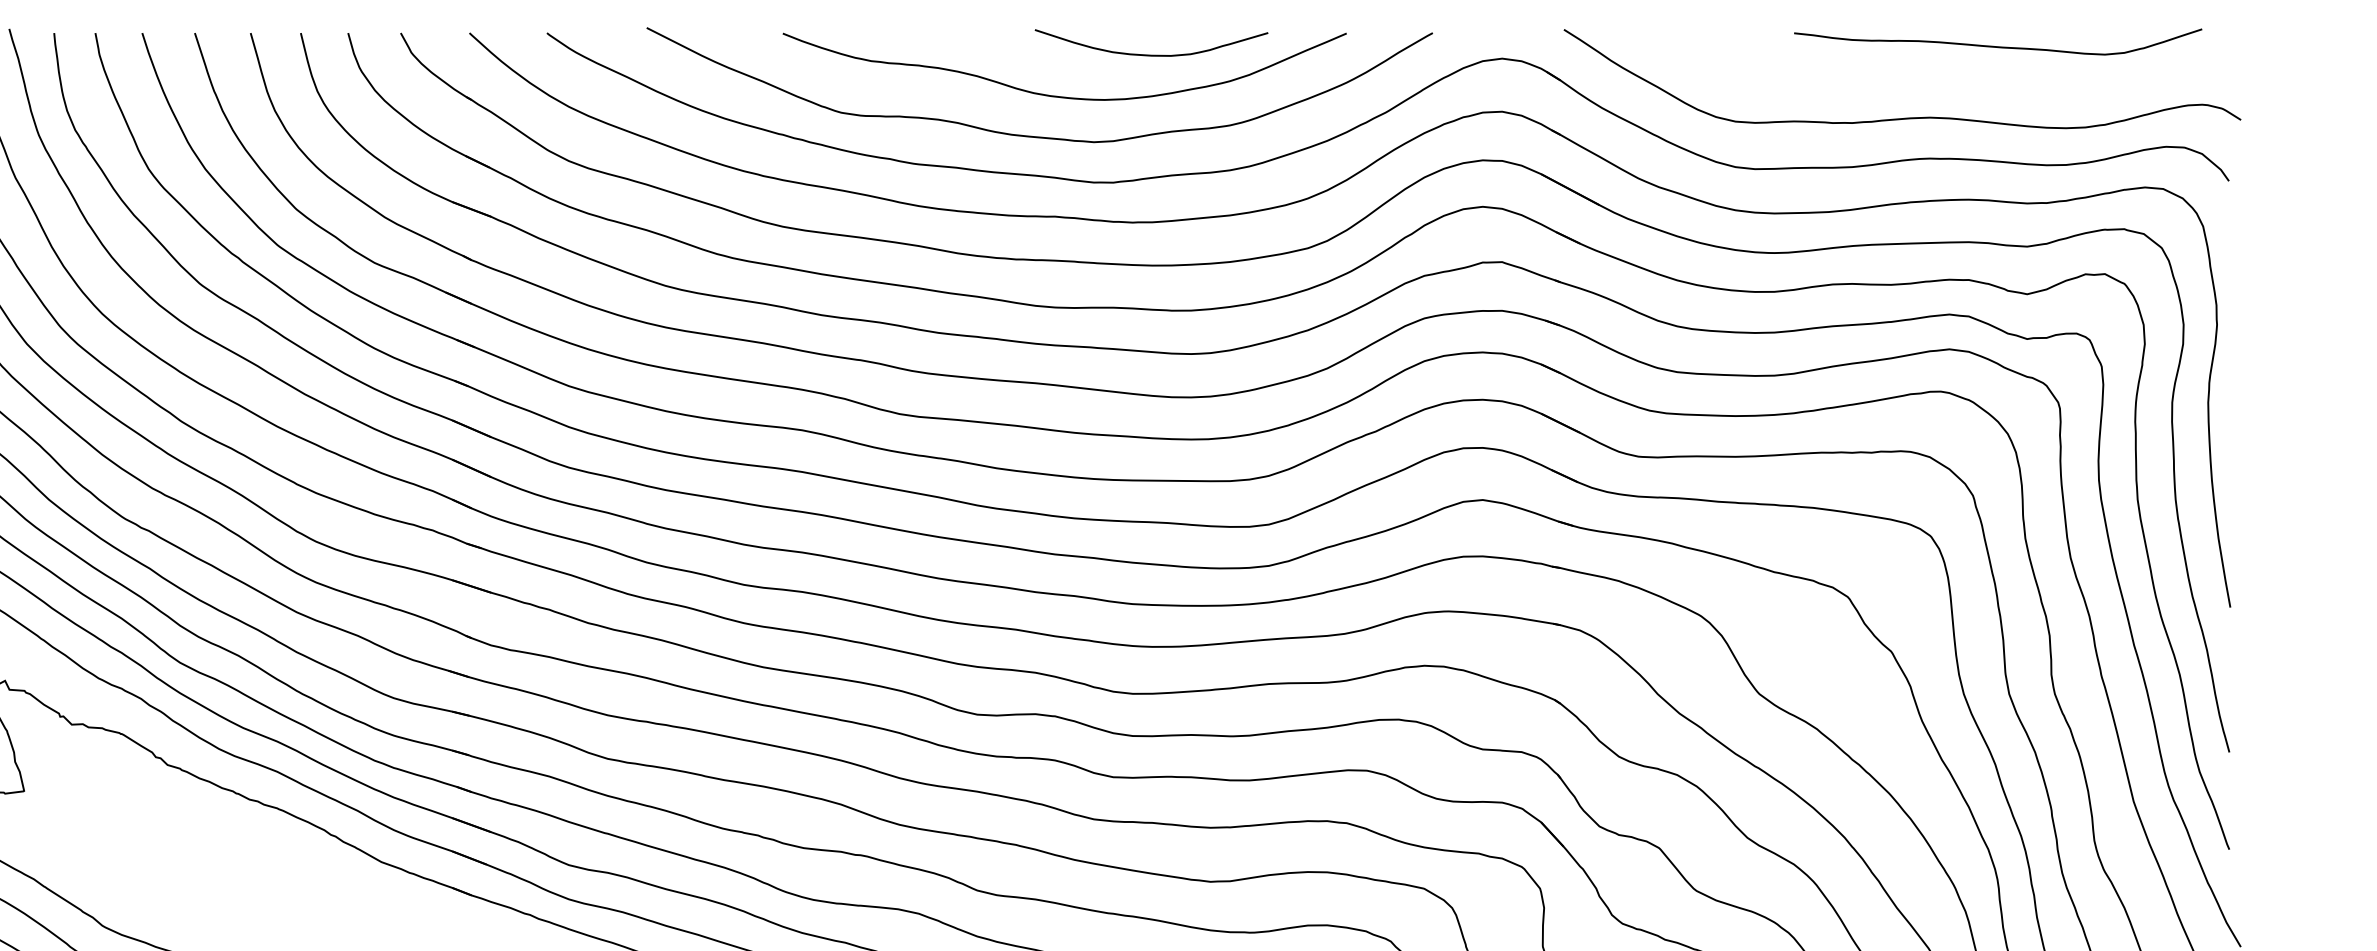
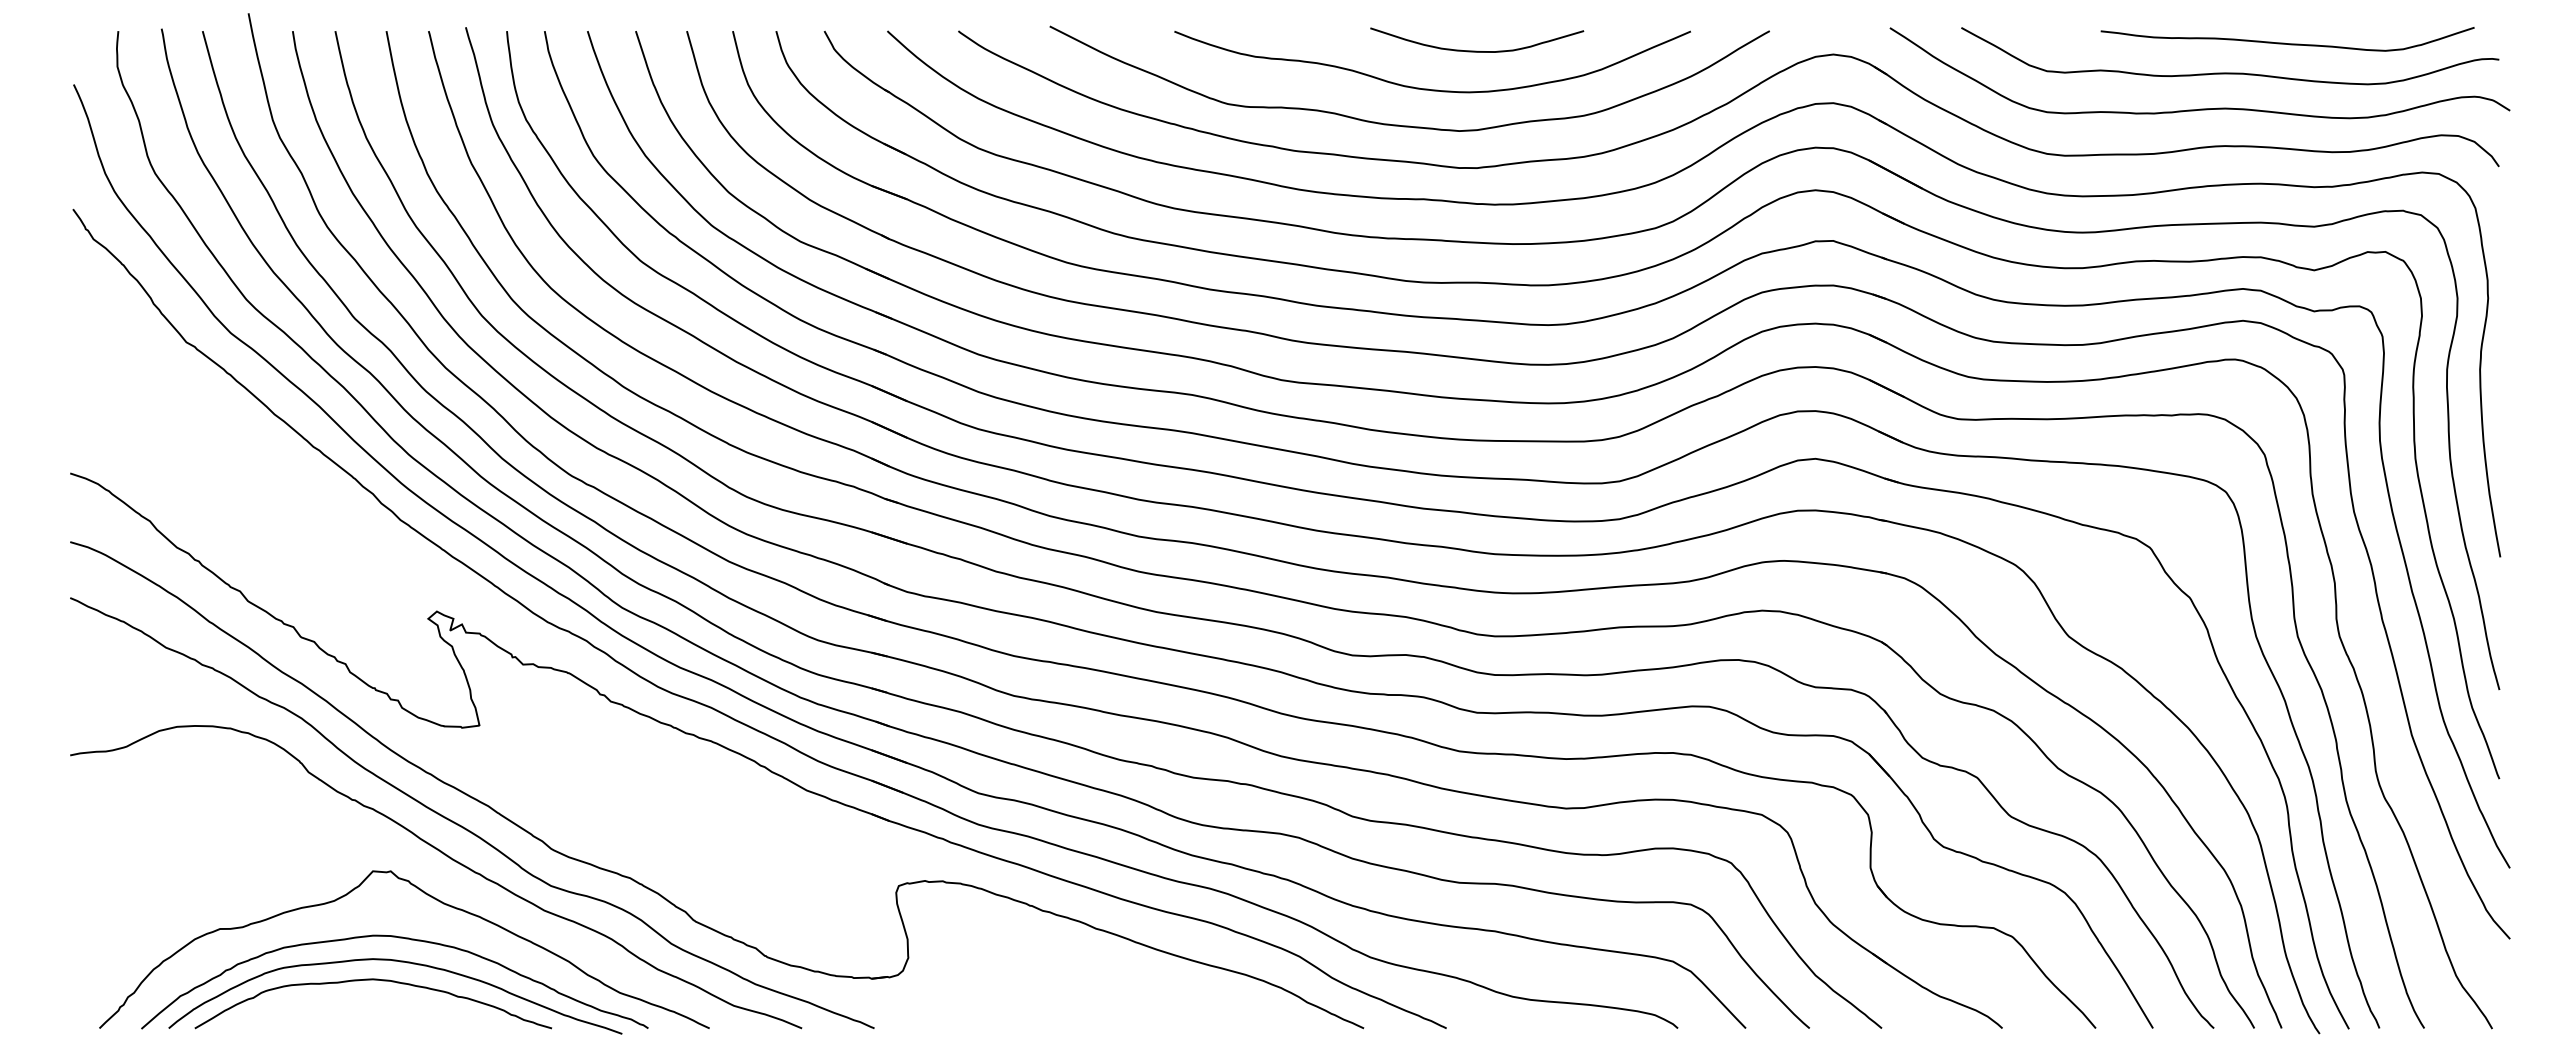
curve: (1150, 54) -> (1476, 50), moved
curve: (1935, 78) -> (2230, 72), added

